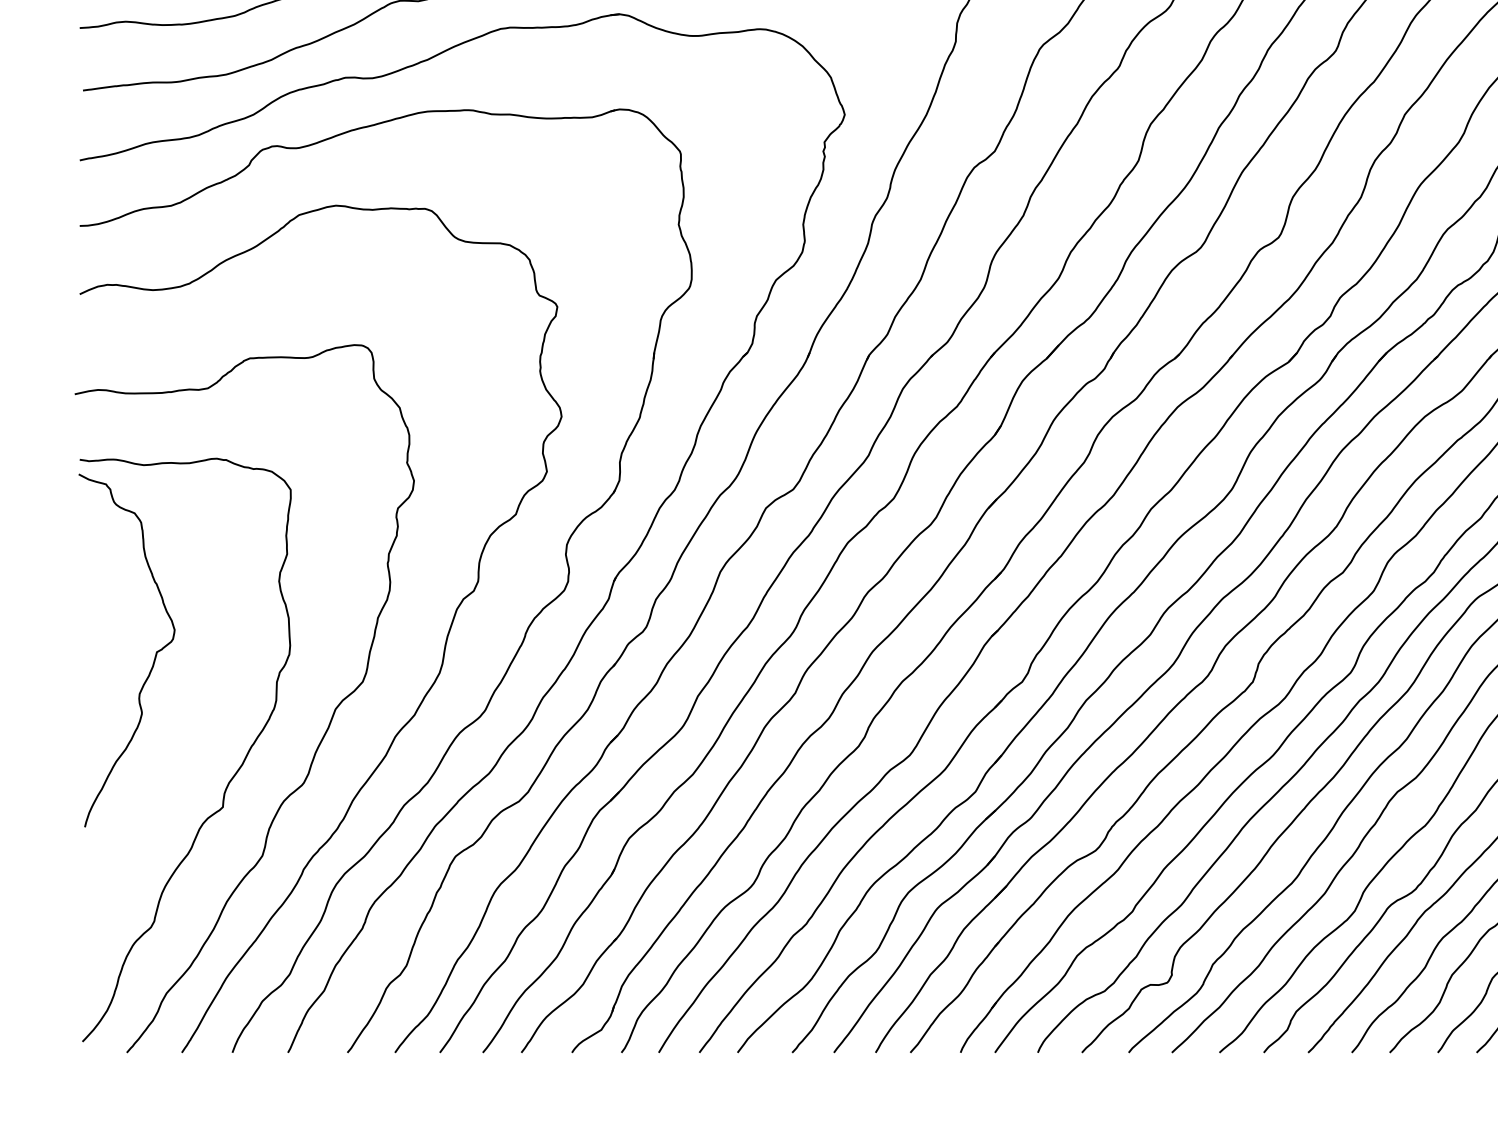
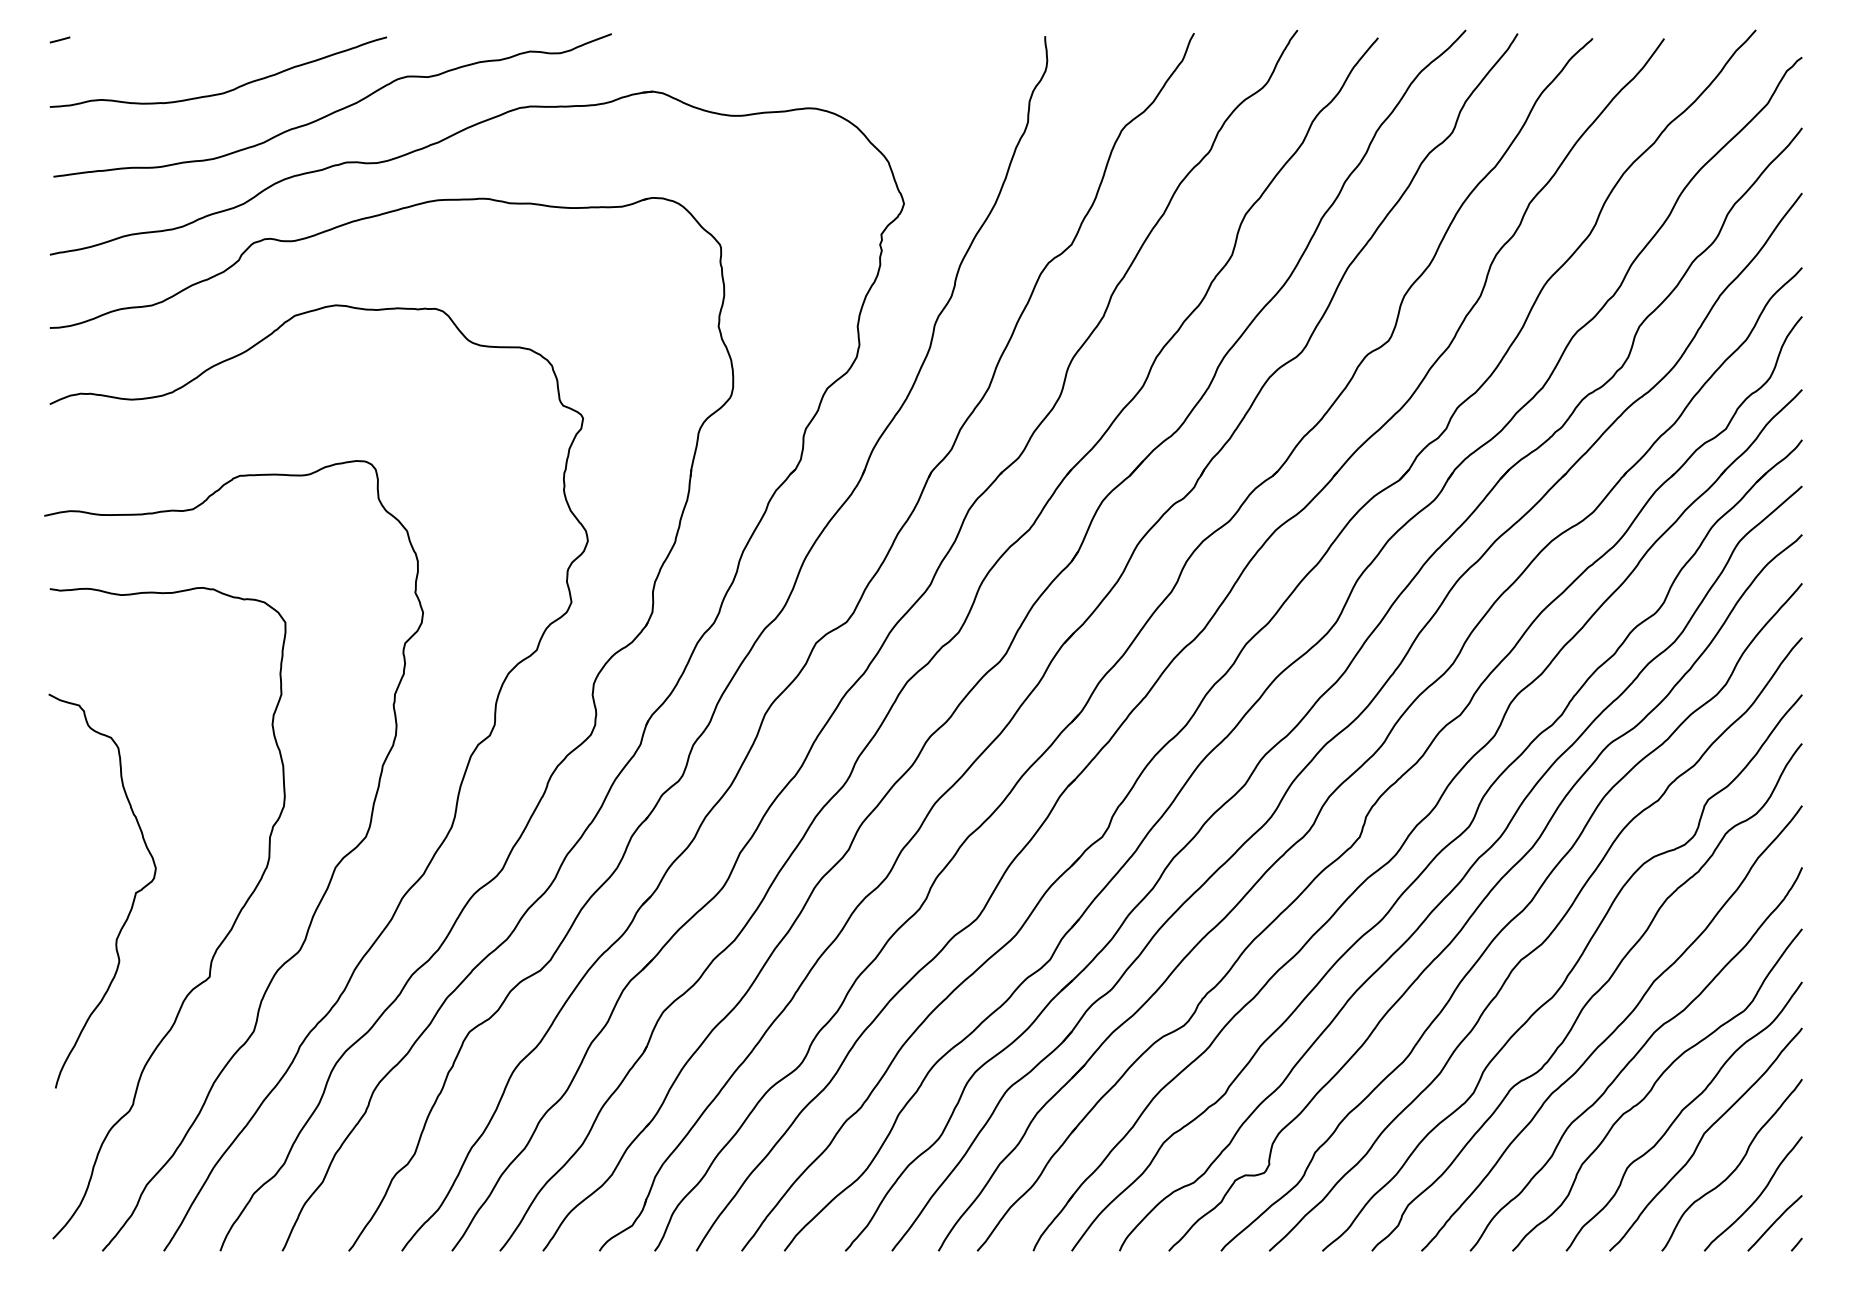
curve: (154, 656) -> (133, 897), moved

